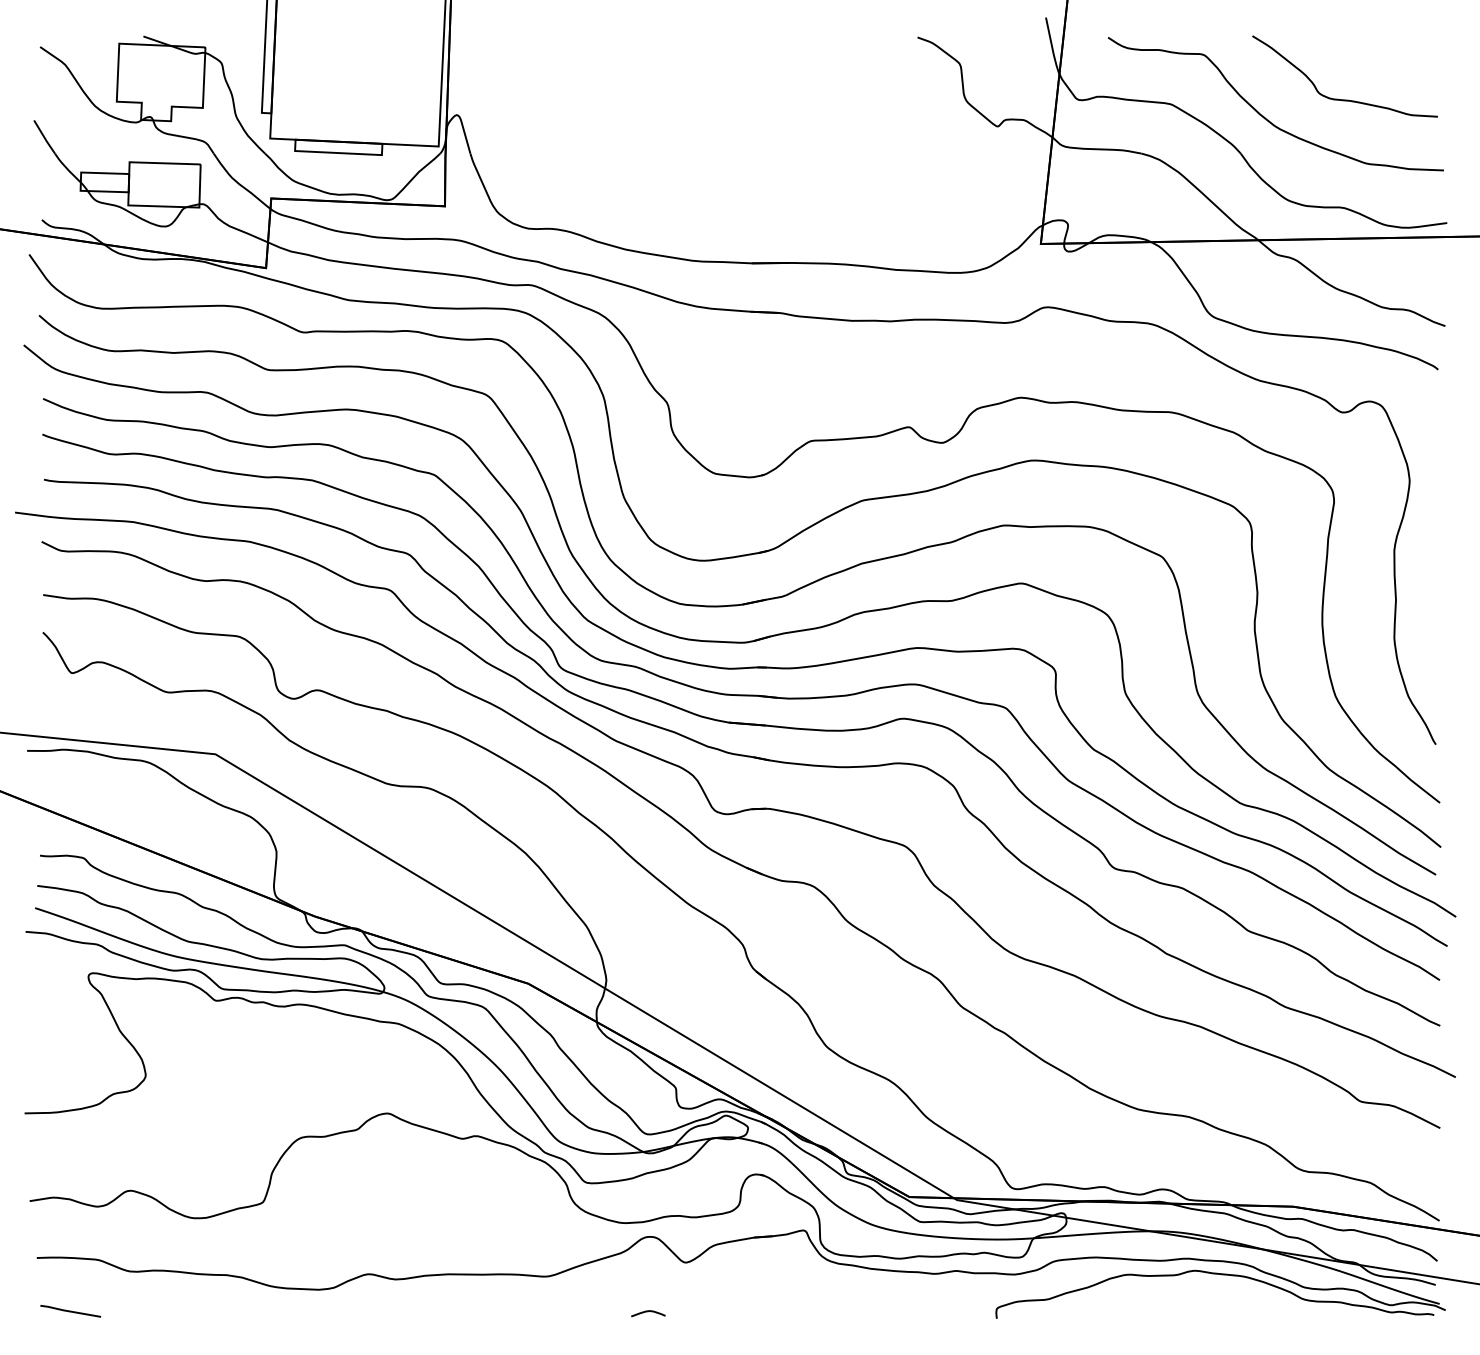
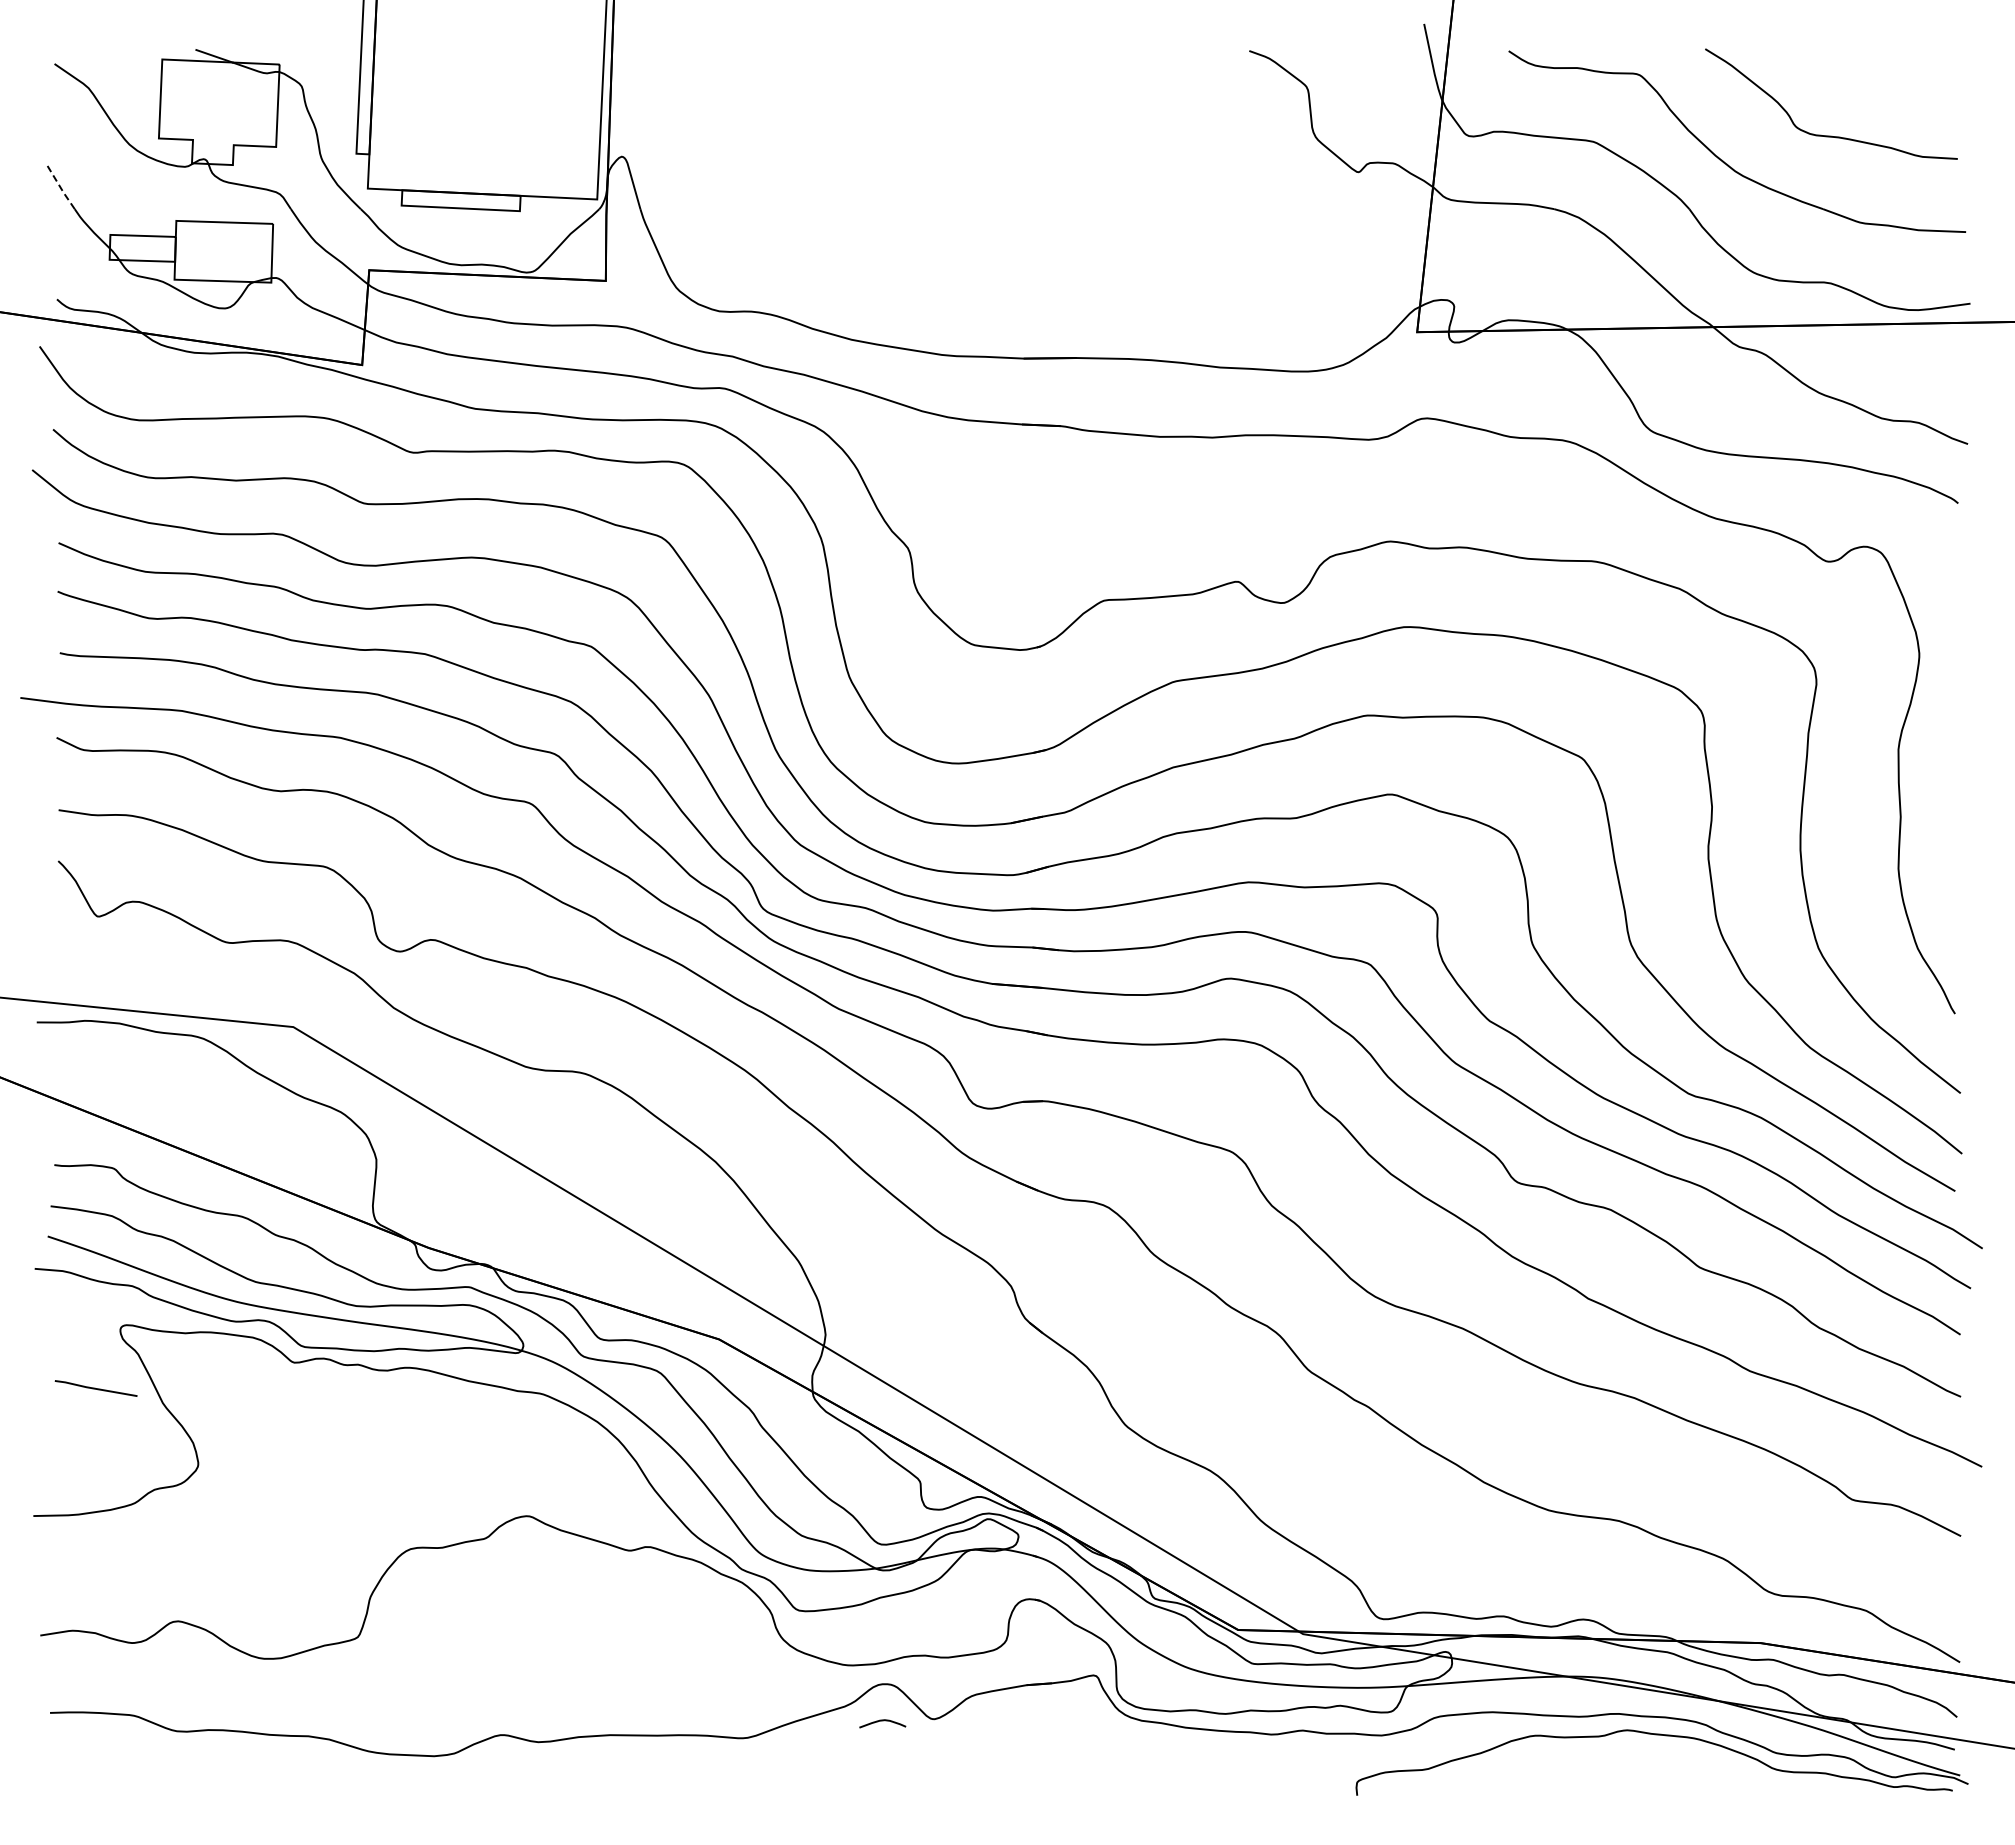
line: (44, 136) -> (60, 186), solid -> dashed
line: (70, 1311) -> (95, 1388), moved
curve: (648, 1312) -> (882, 1721), moved

